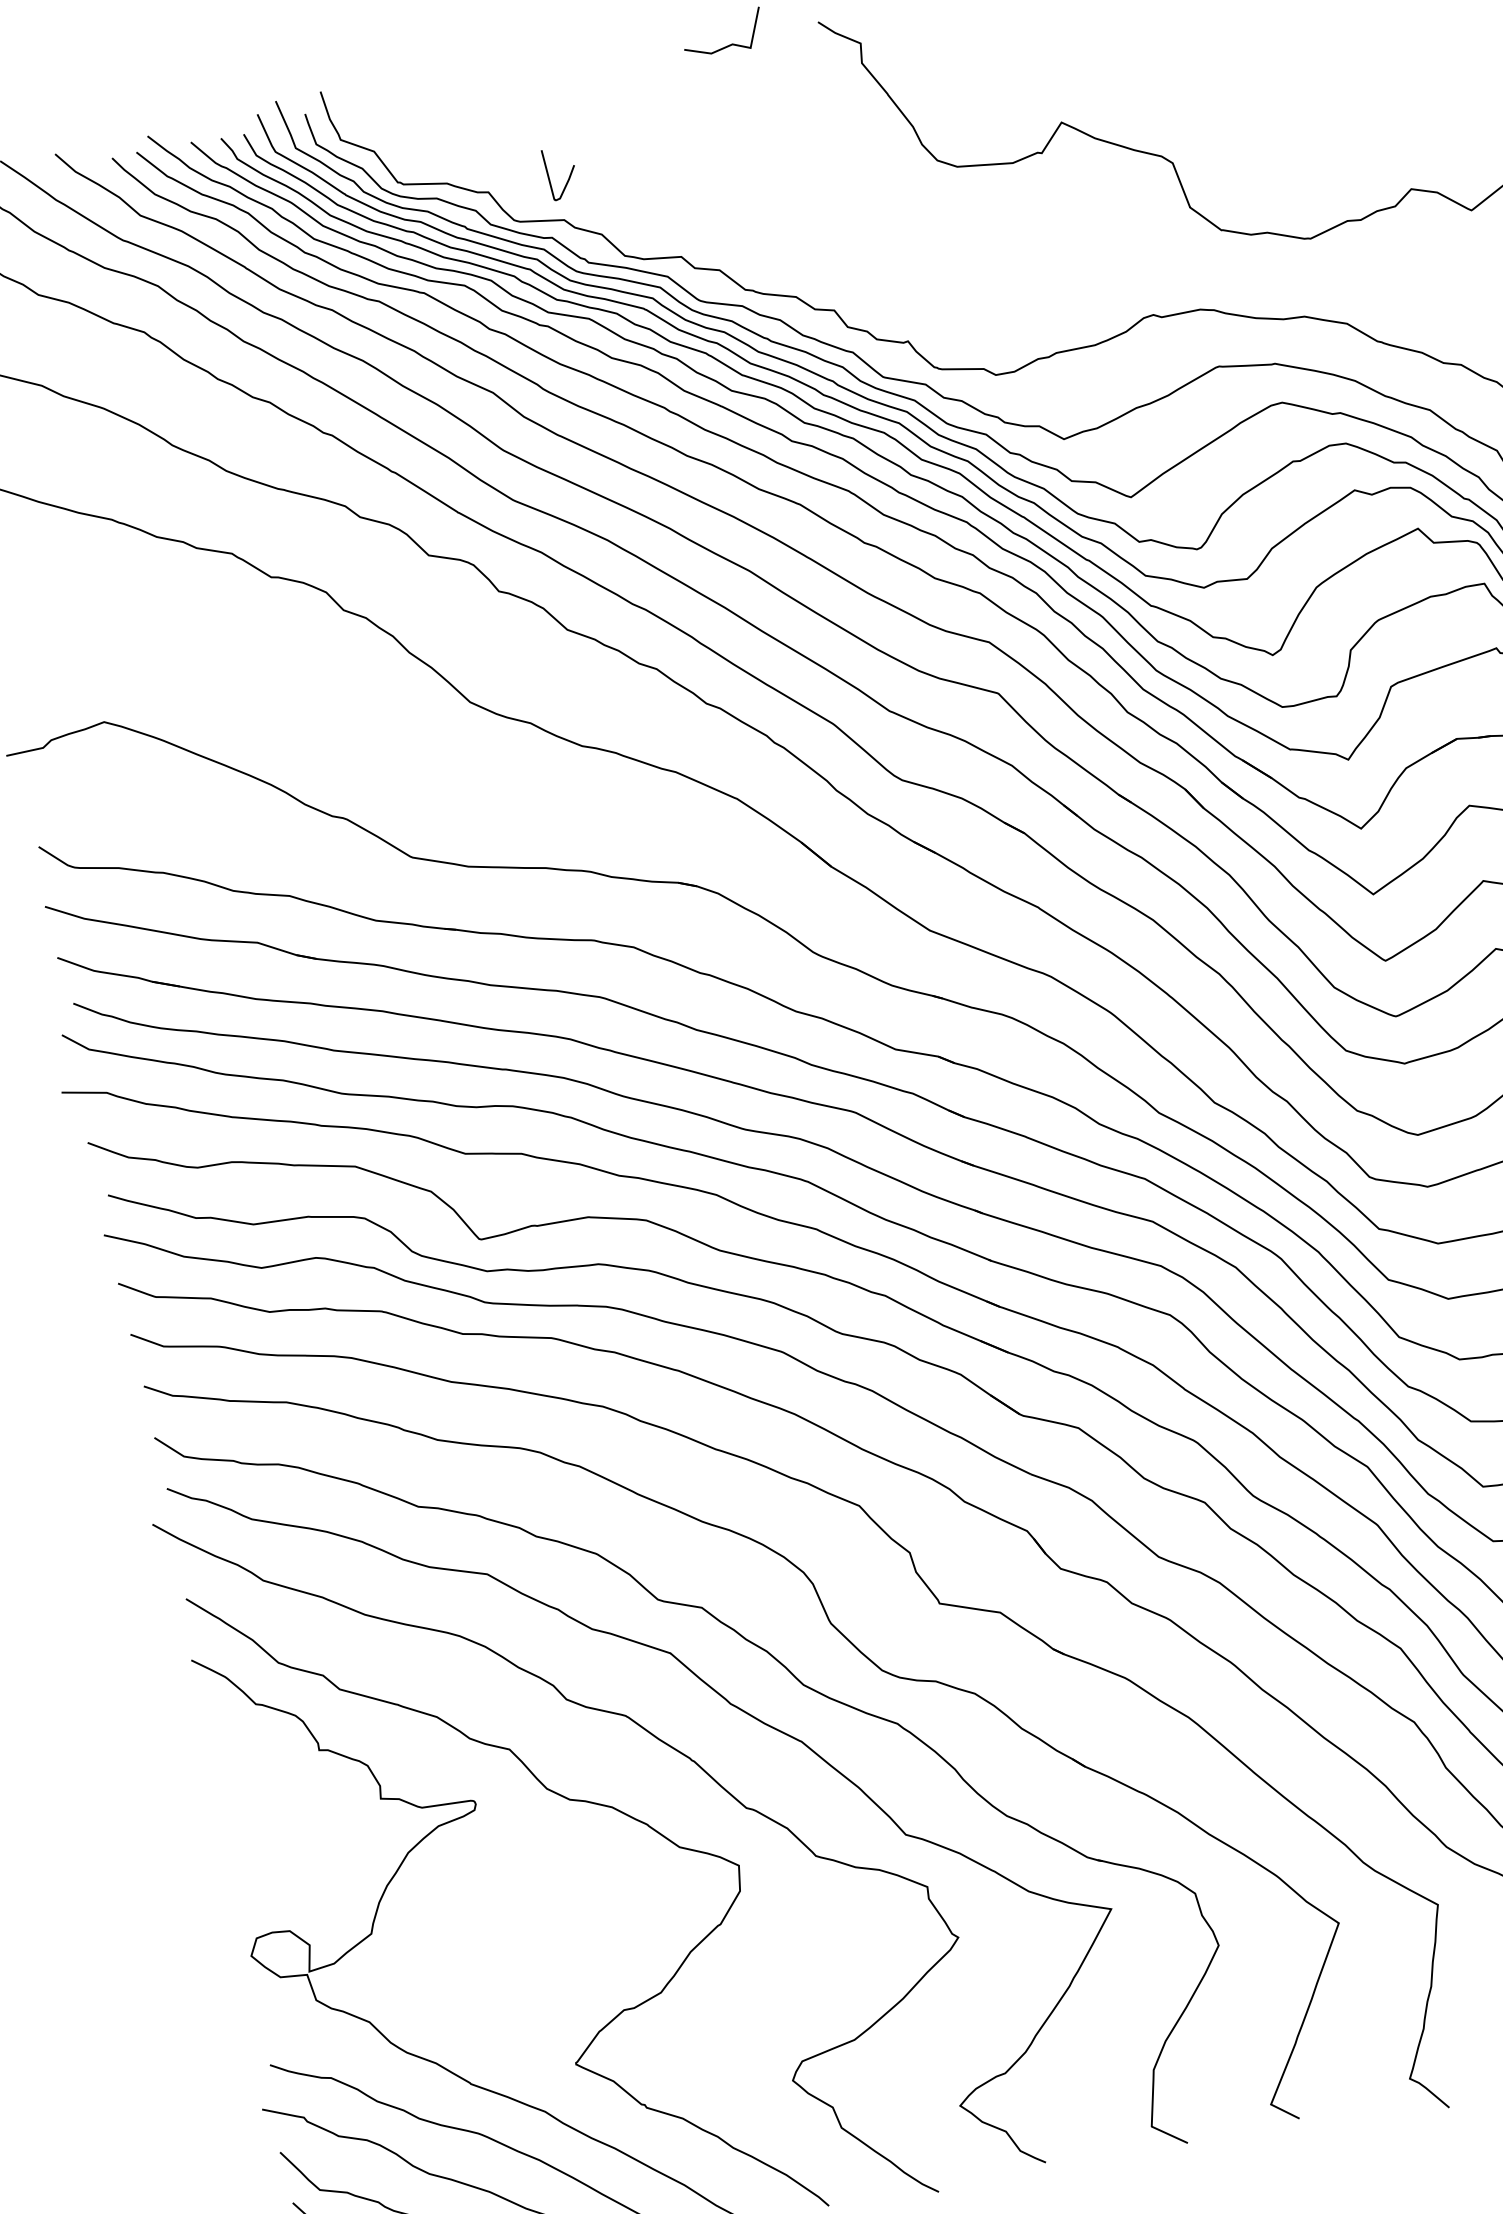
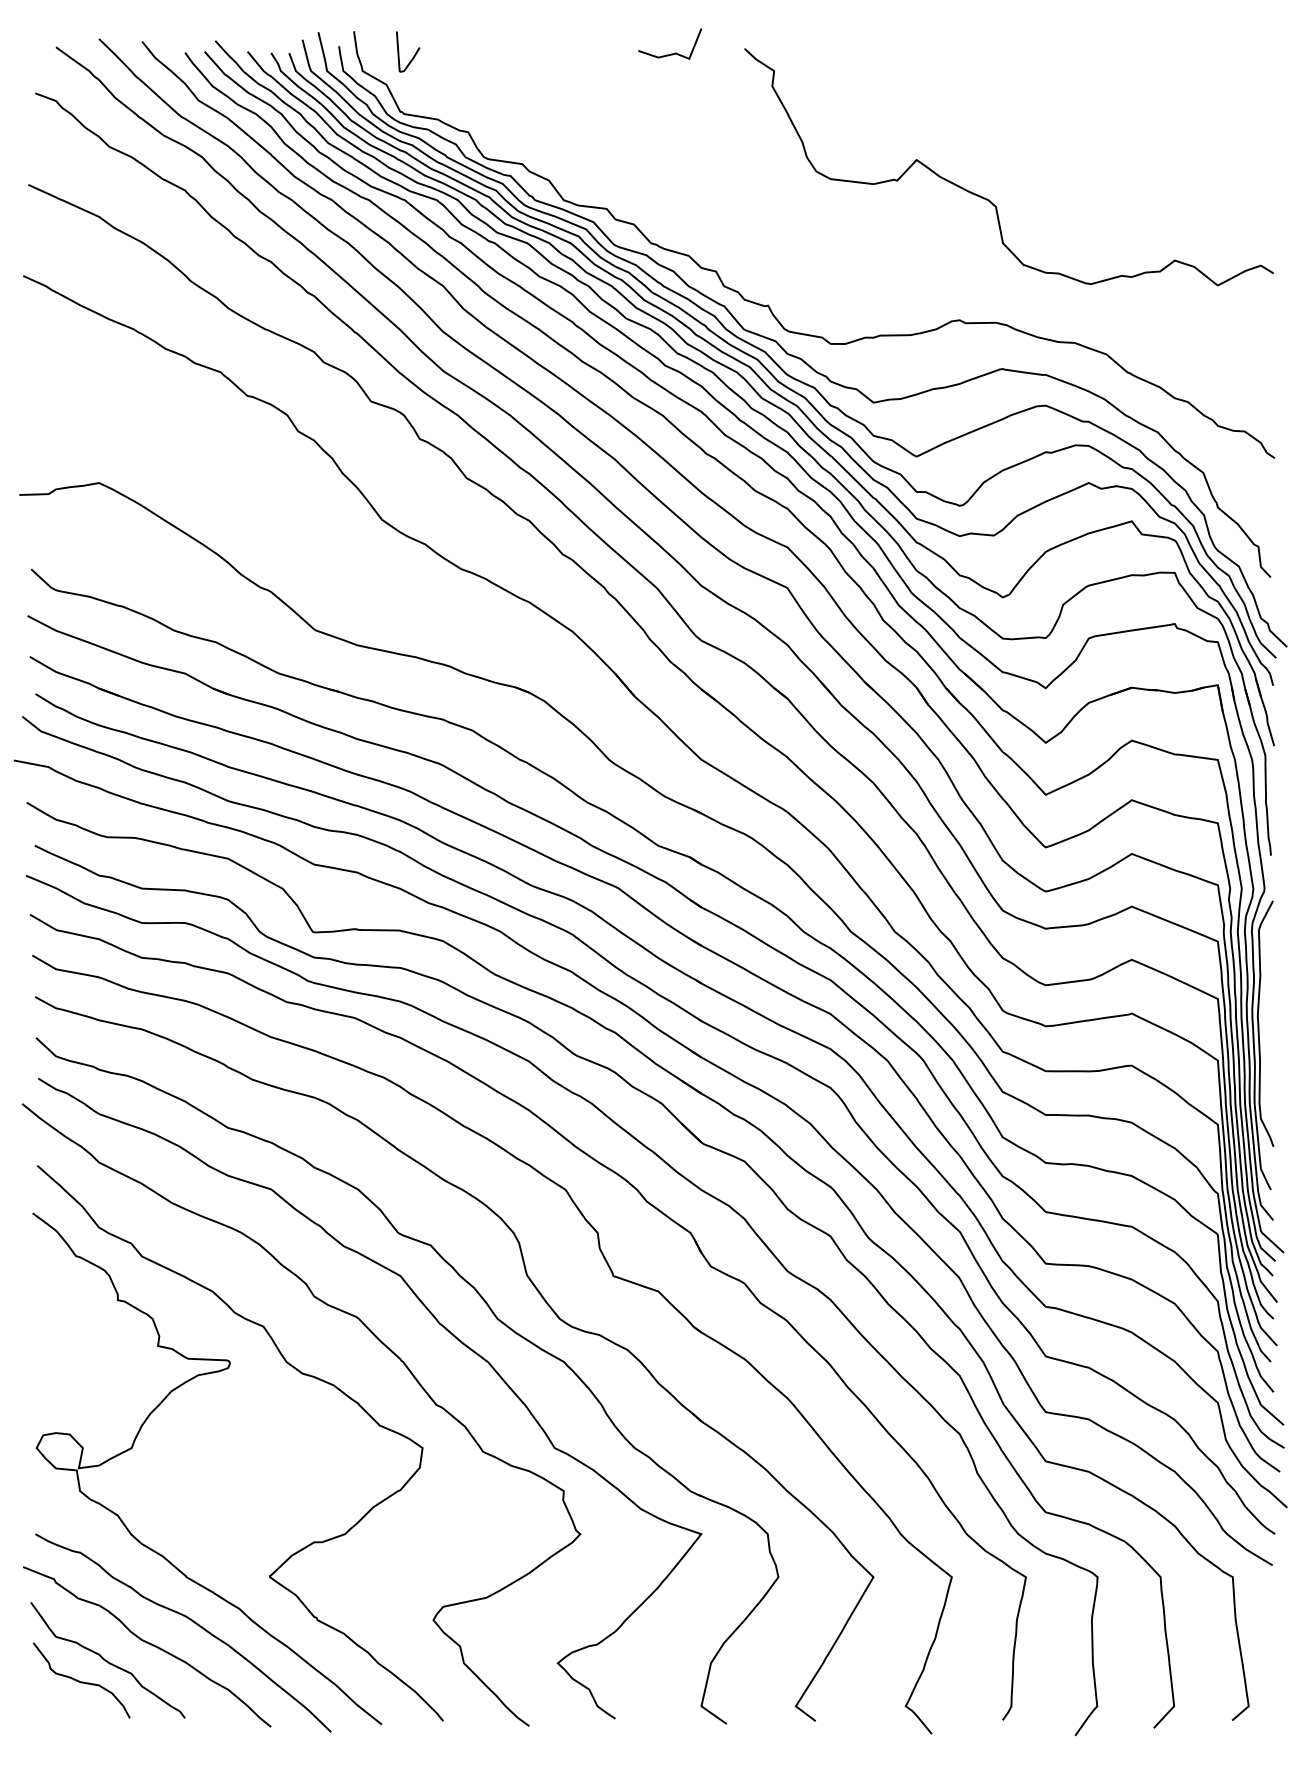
curve: (568, 176) -> (413, 55), moved

